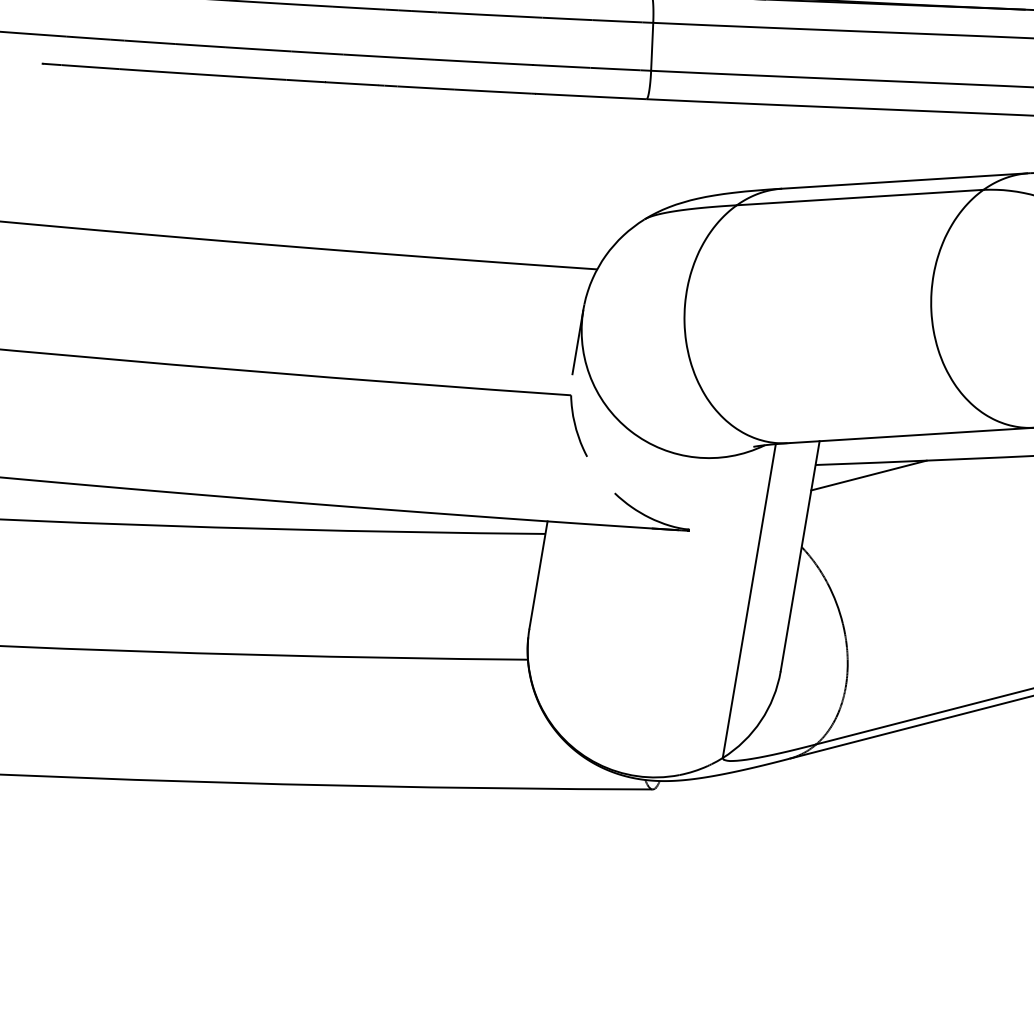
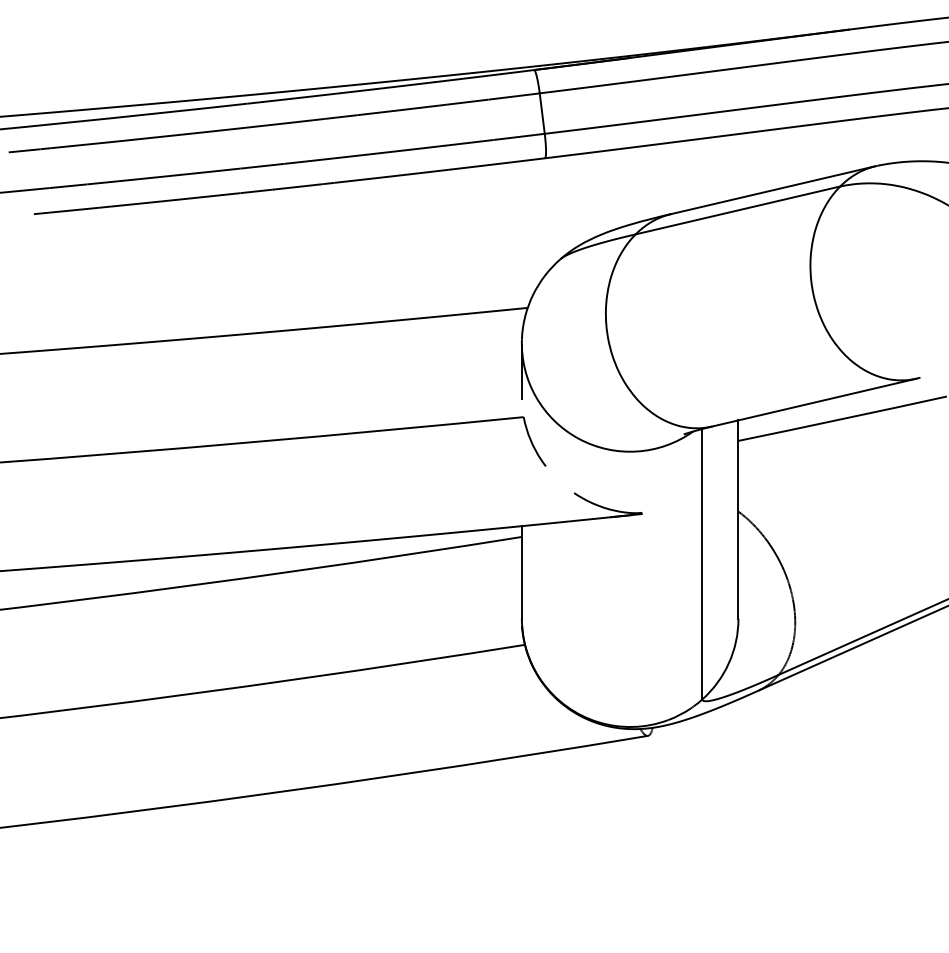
line: (868, 474) -> (784, 441), removed

